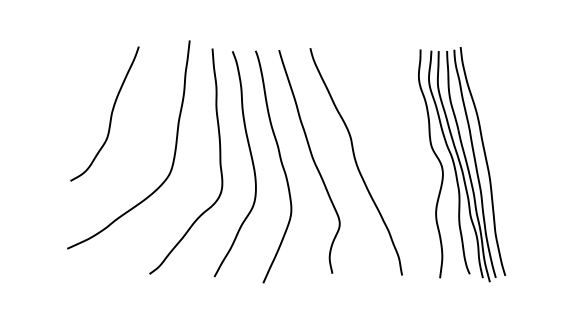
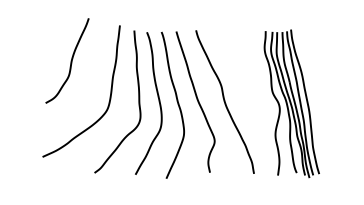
curve: (109, 113) -> (70, 60), moved

